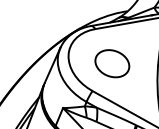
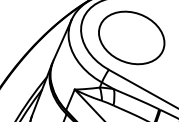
part: (112, 63) -> (131, 37), size x1.67

